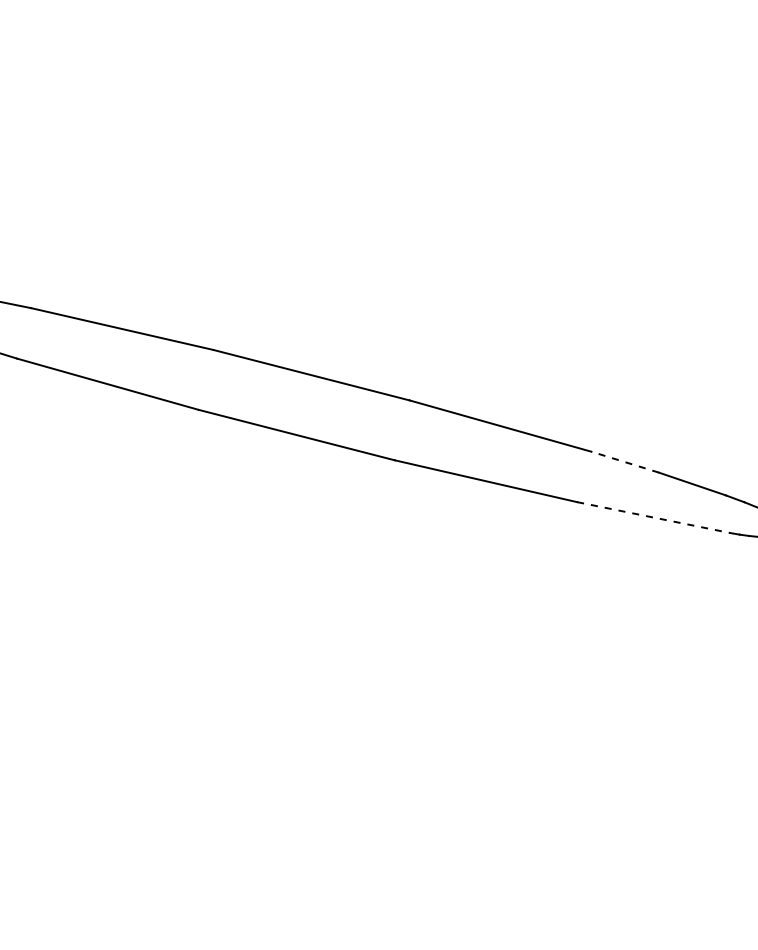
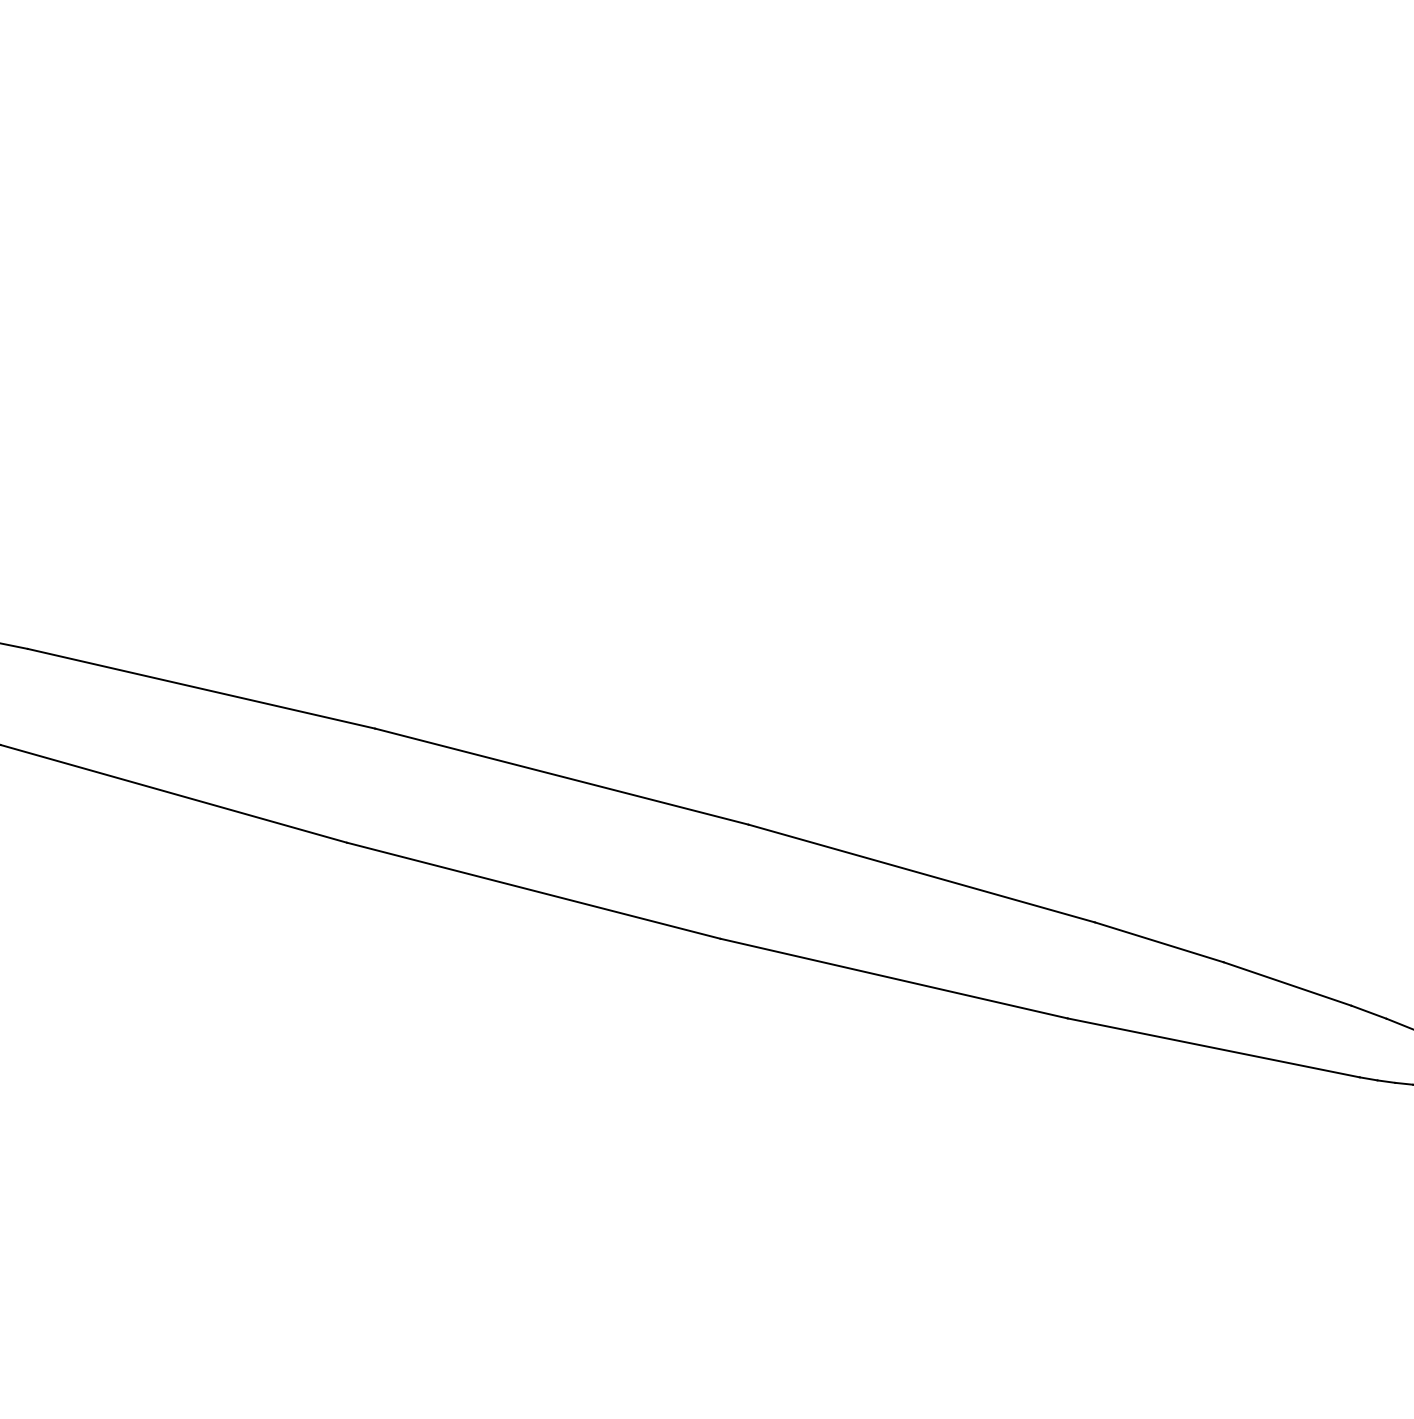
line: (624, 462) -> (1157, 942), dashed -> solid
line: (654, 517) -> (1215, 1047), dashed -> solid

